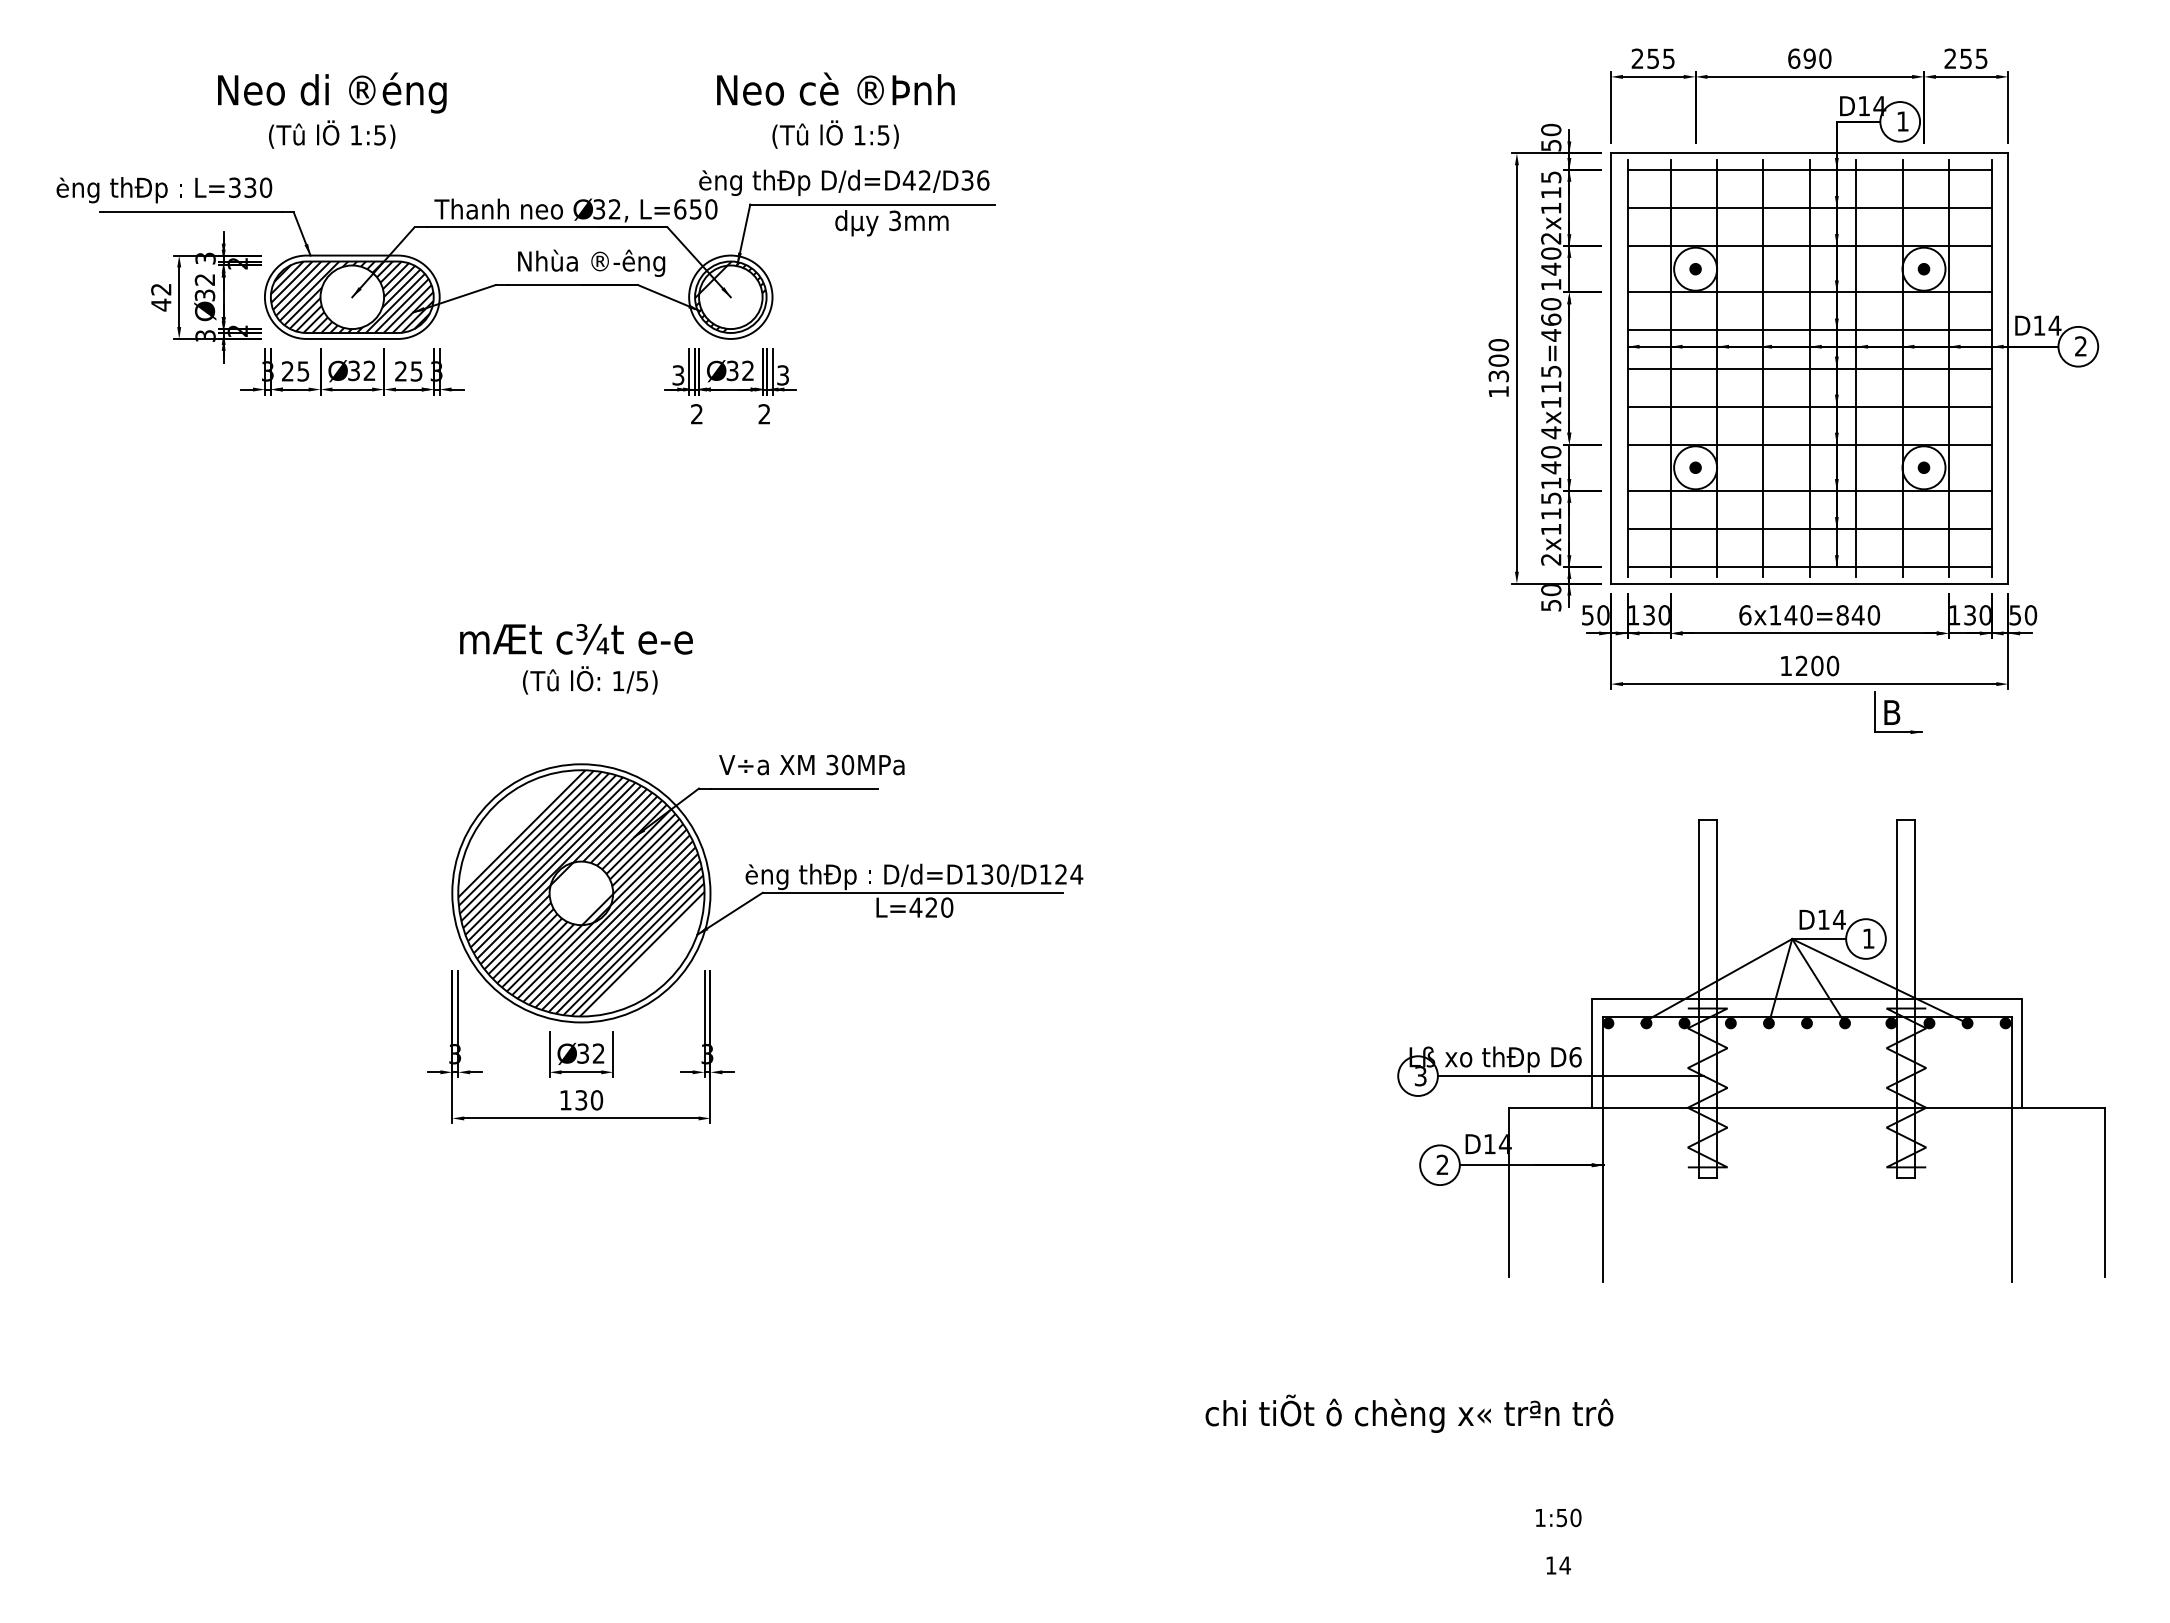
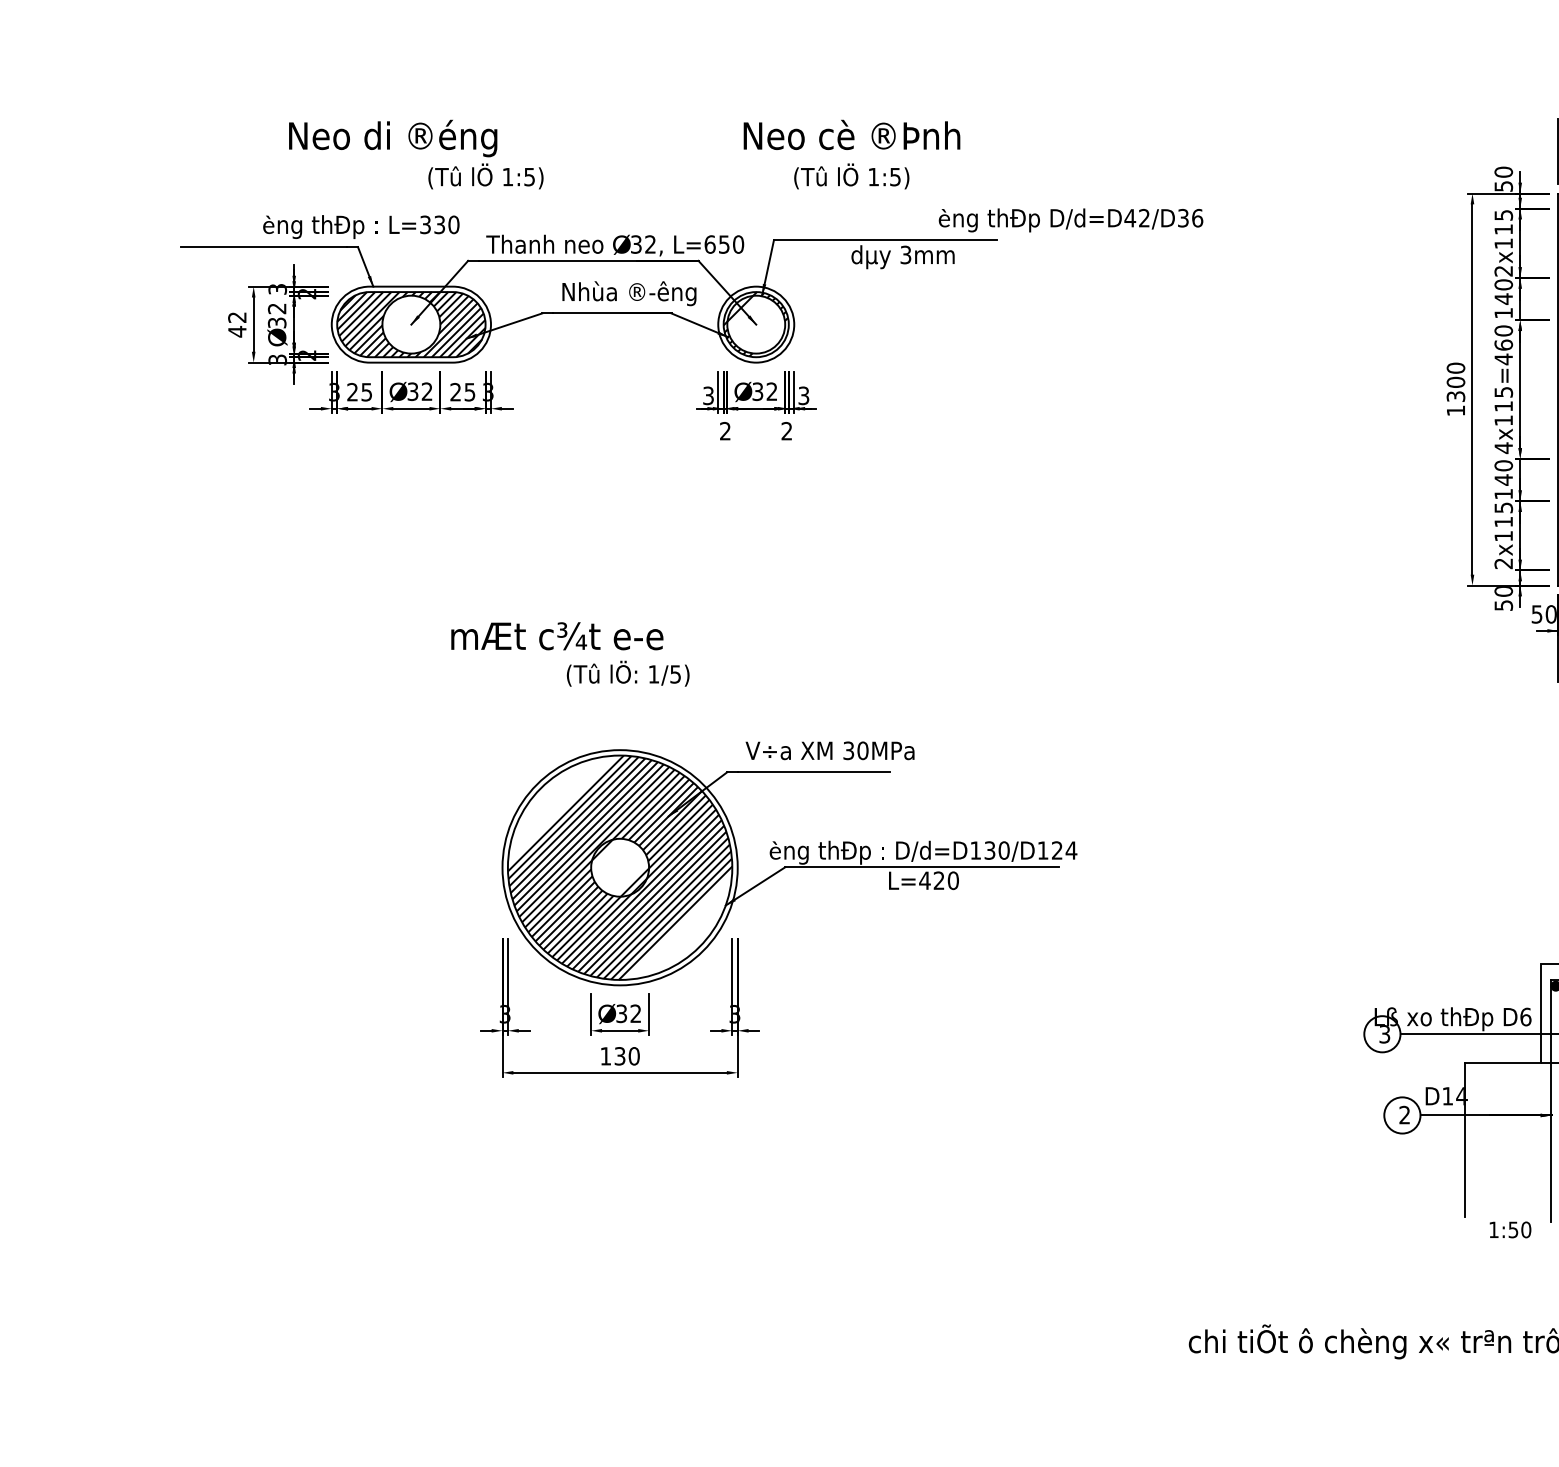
text: (332, 134) -> (486, 176), moved
text: (844, 182) -> (1071, 220), moved
text: (164, 190) -> (361, 227), moved
text: (576, 639) -> (557, 636), moved
text: (1558, 1517) -> (1510, 1229), moved

